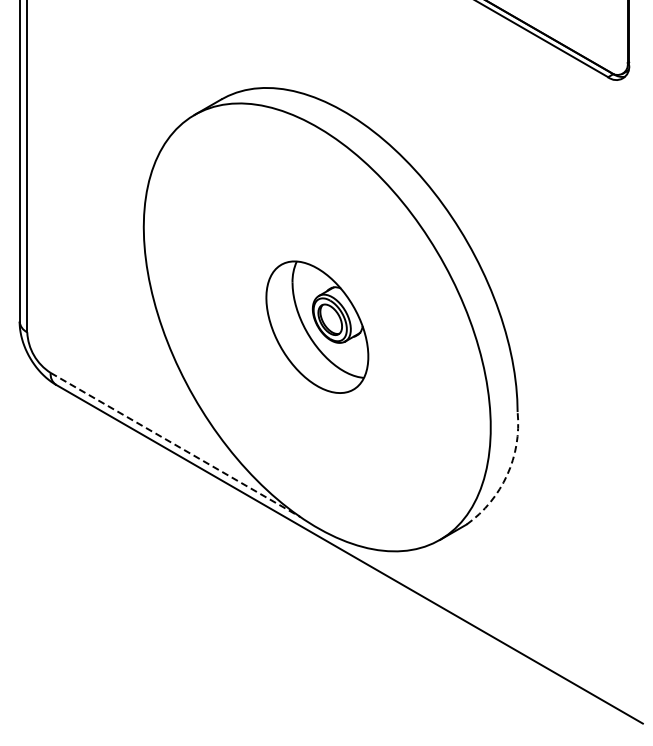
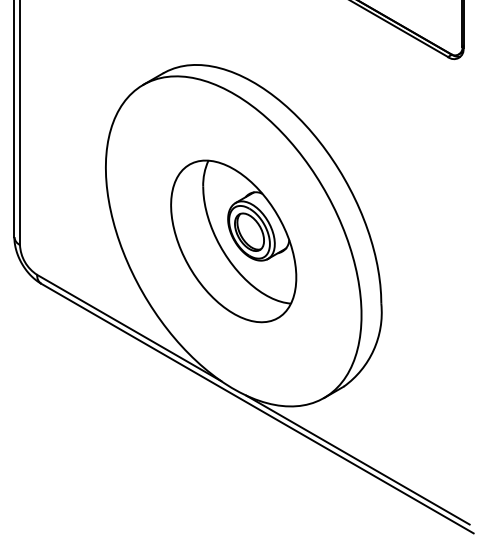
part: (317, 326) -> (233, 240), size x1.67
line: (175, 445) -> (129, 328), dashed -> solid
arc: (507, 475) -> (373, 350), dashed -> solid
line: (485, 623) -> (357, 459), added

